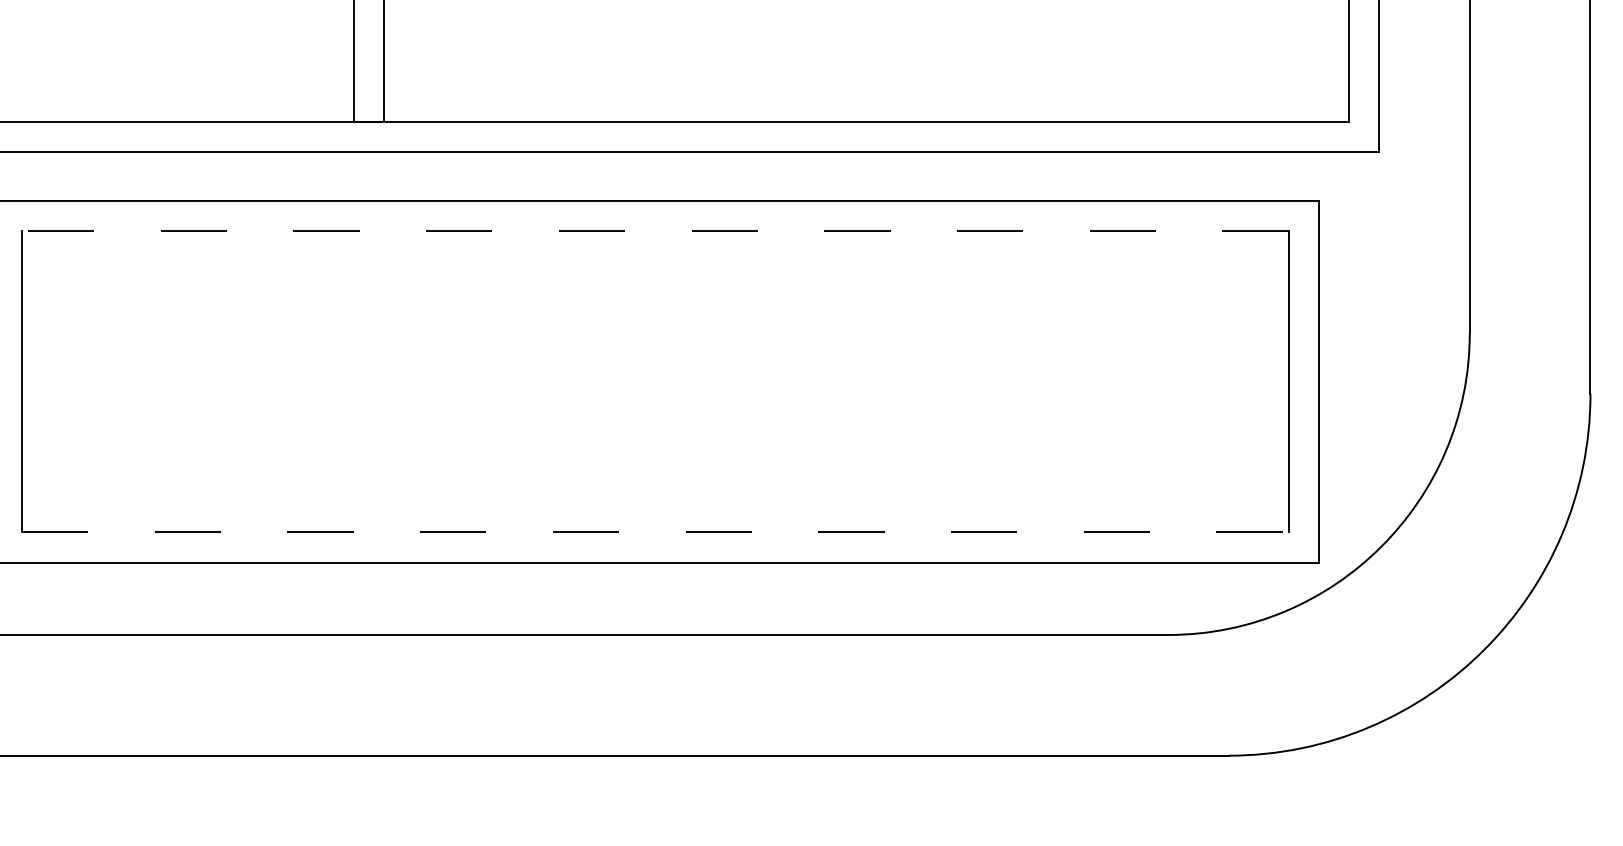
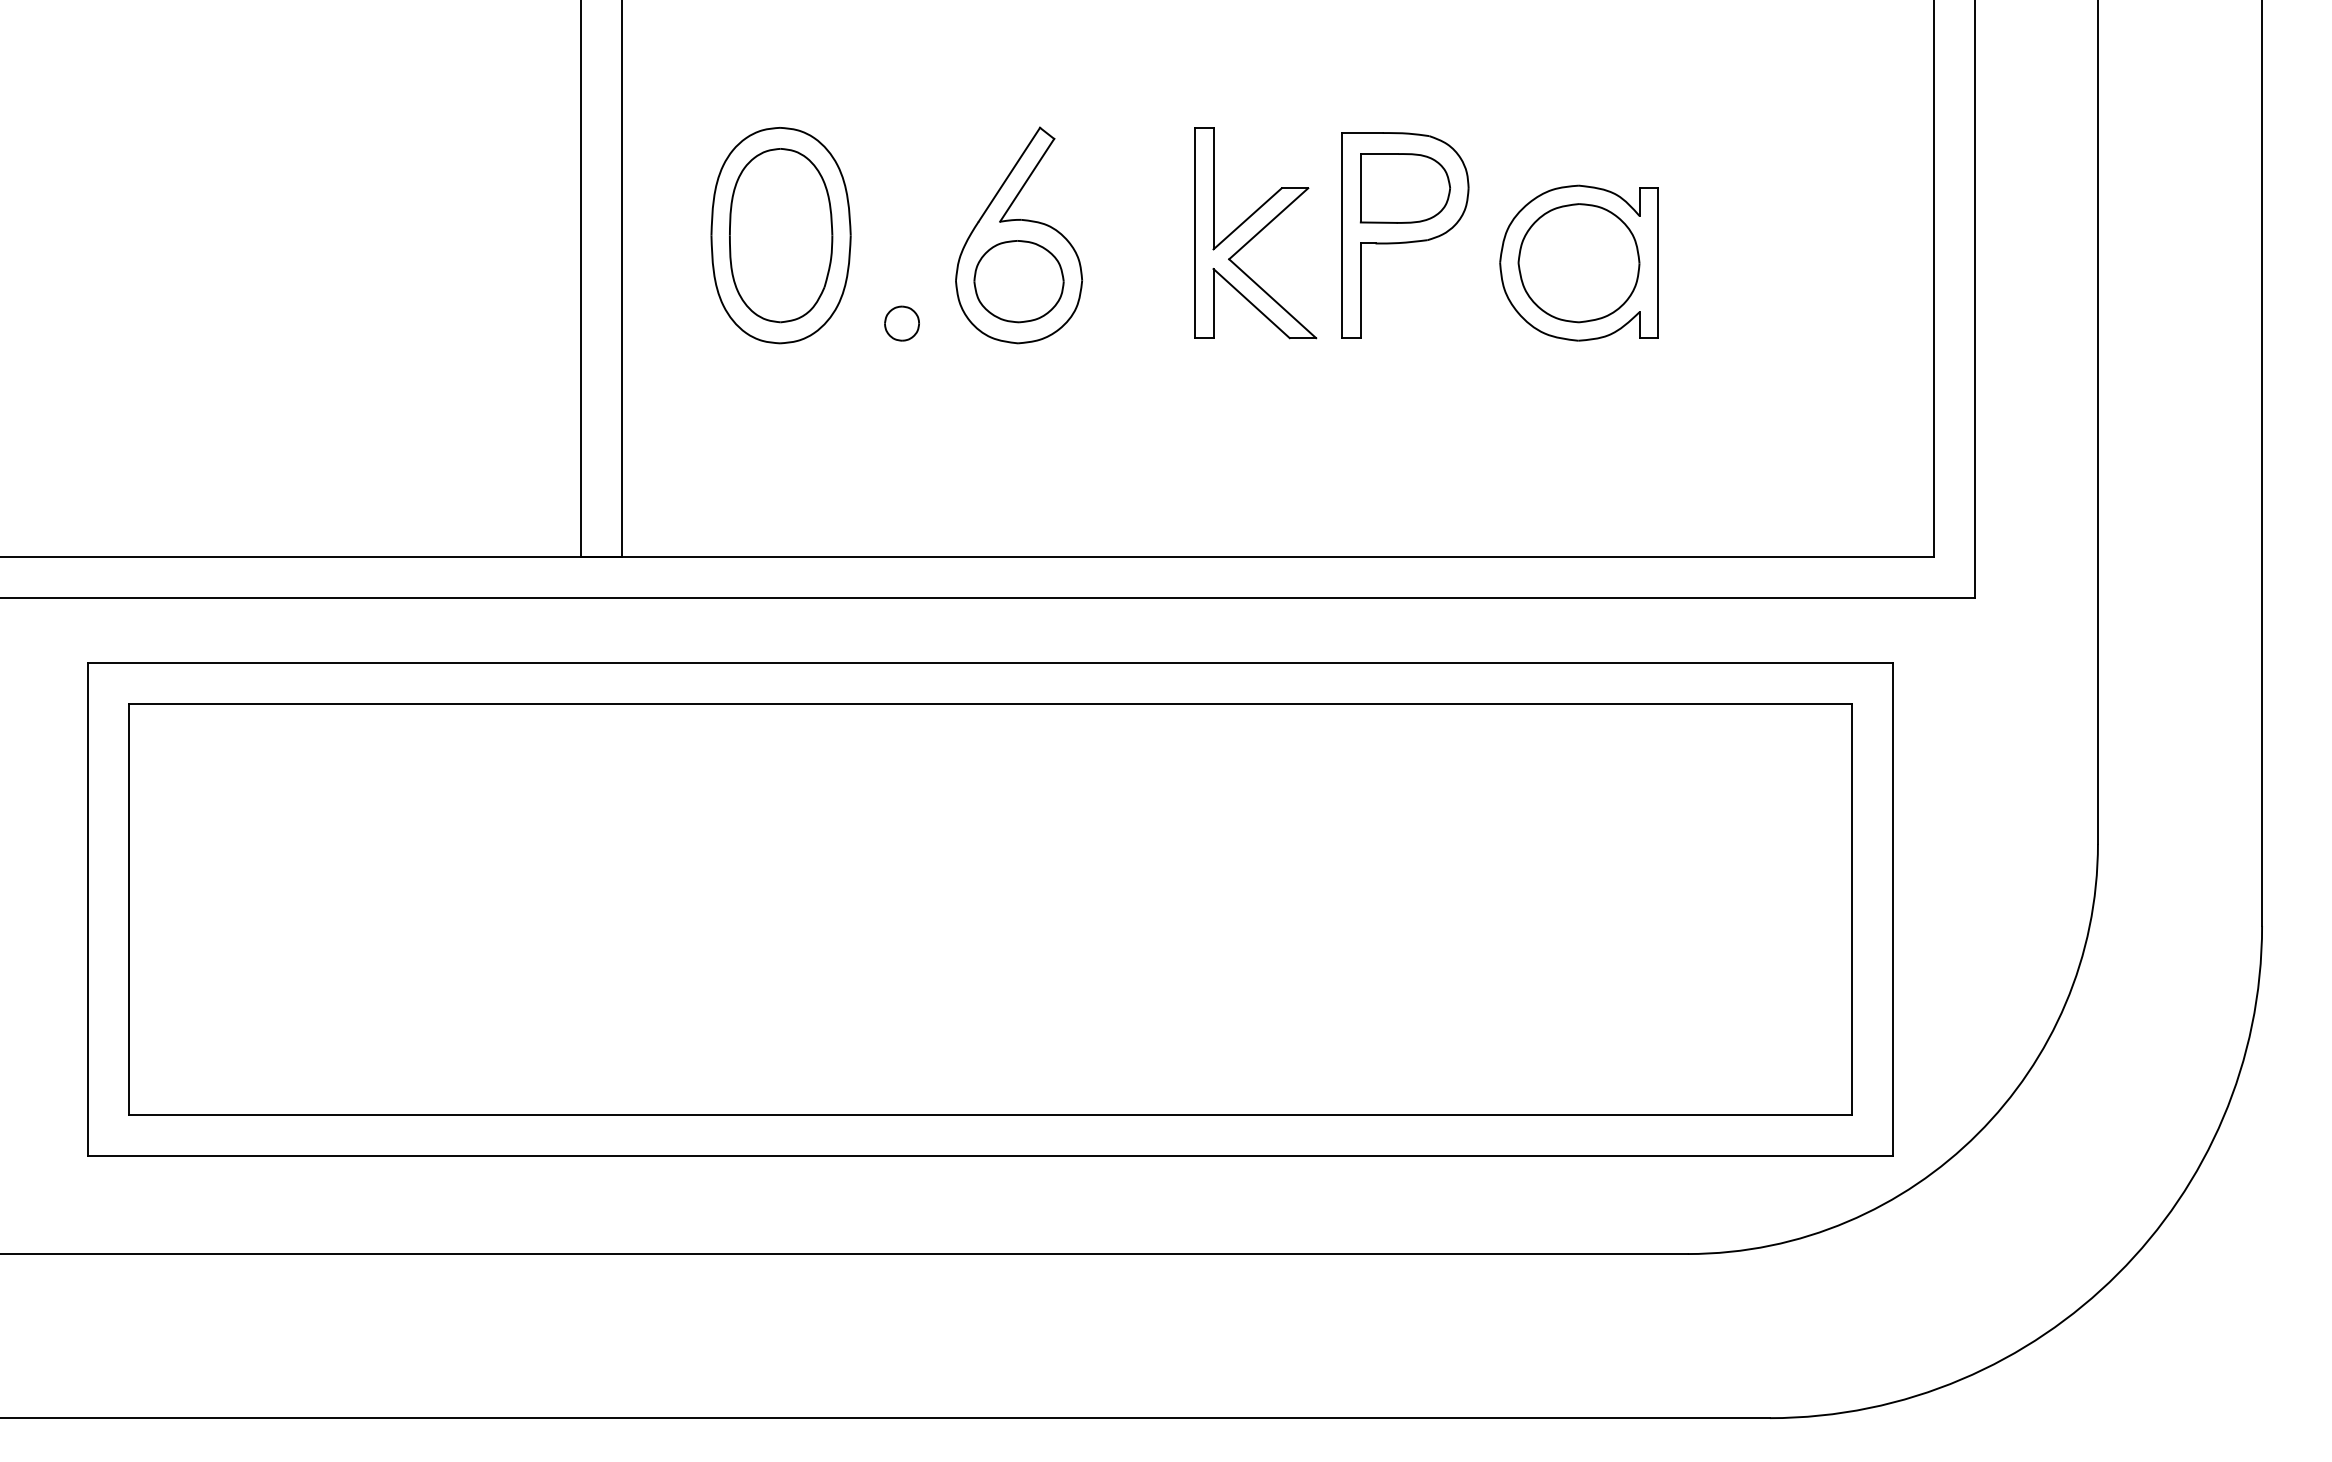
line: (655, 230) -> (990, 704), dashed -> solid
line: (655, 532) -> (991, 1114), dashed -> solid

